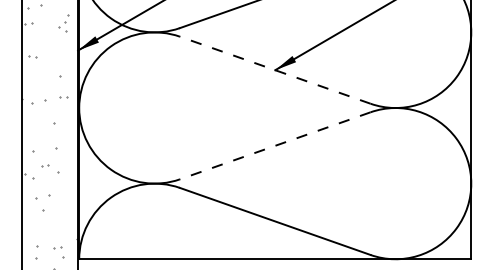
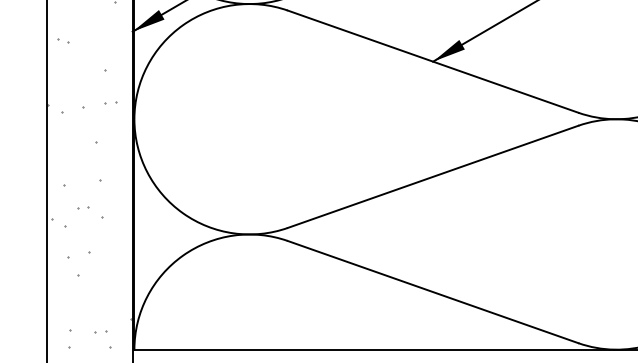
line: (274, 70) -> (431, 62), dashed -> solid
line: (274, 145) -> (431, 176), dashed -> solid

